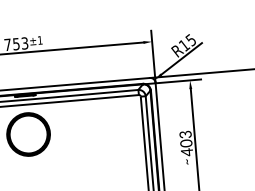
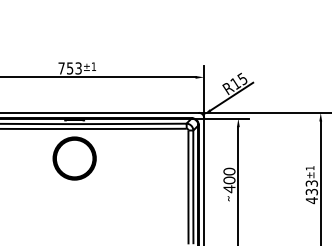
text: (185, 134) -> (229, 171), 403 -> 400

